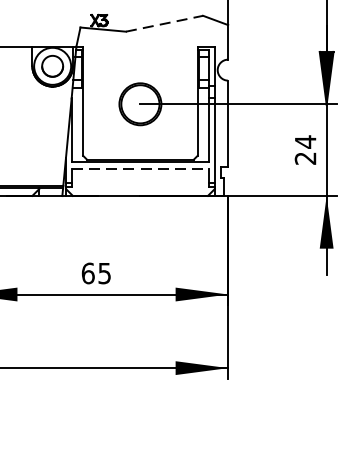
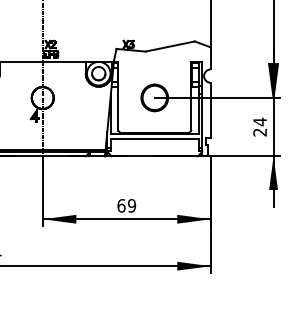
line: (165, 23) -> (170, 46), dashed -> solid
line: (139, 169) -> (154, 139), dashed -> solid
text: (103, 272) -> (131, 205), 65 -> 69

